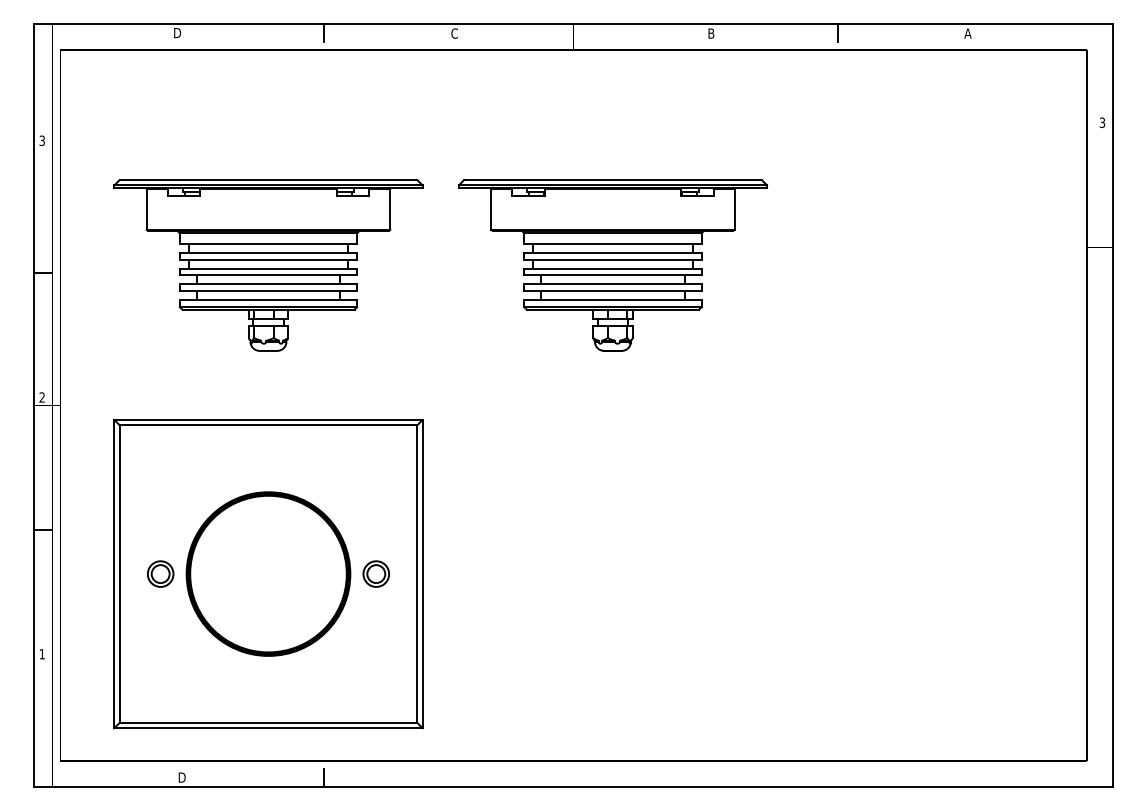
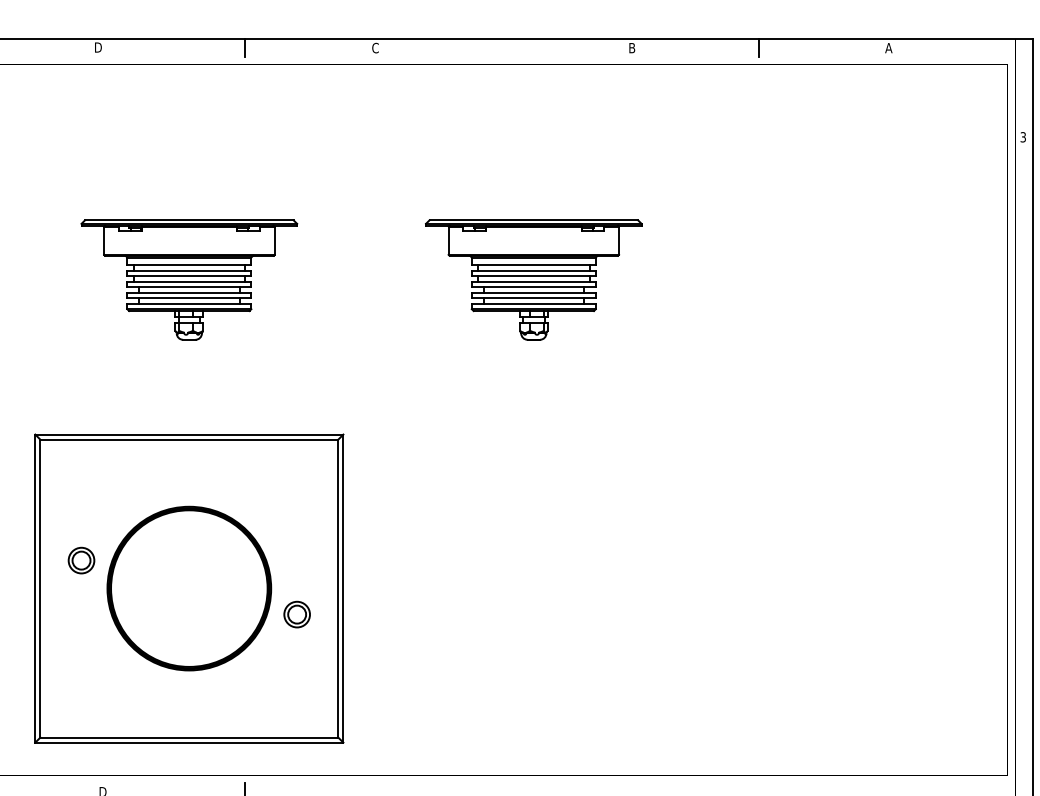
part: (268, 265) -> (189, 280), size x0.7
part: (612, 265) -> (533, 280), size x0.7
part: (160, 573) -> (81, 560), moved
part: (375, 573) -> (296, 614), moved

